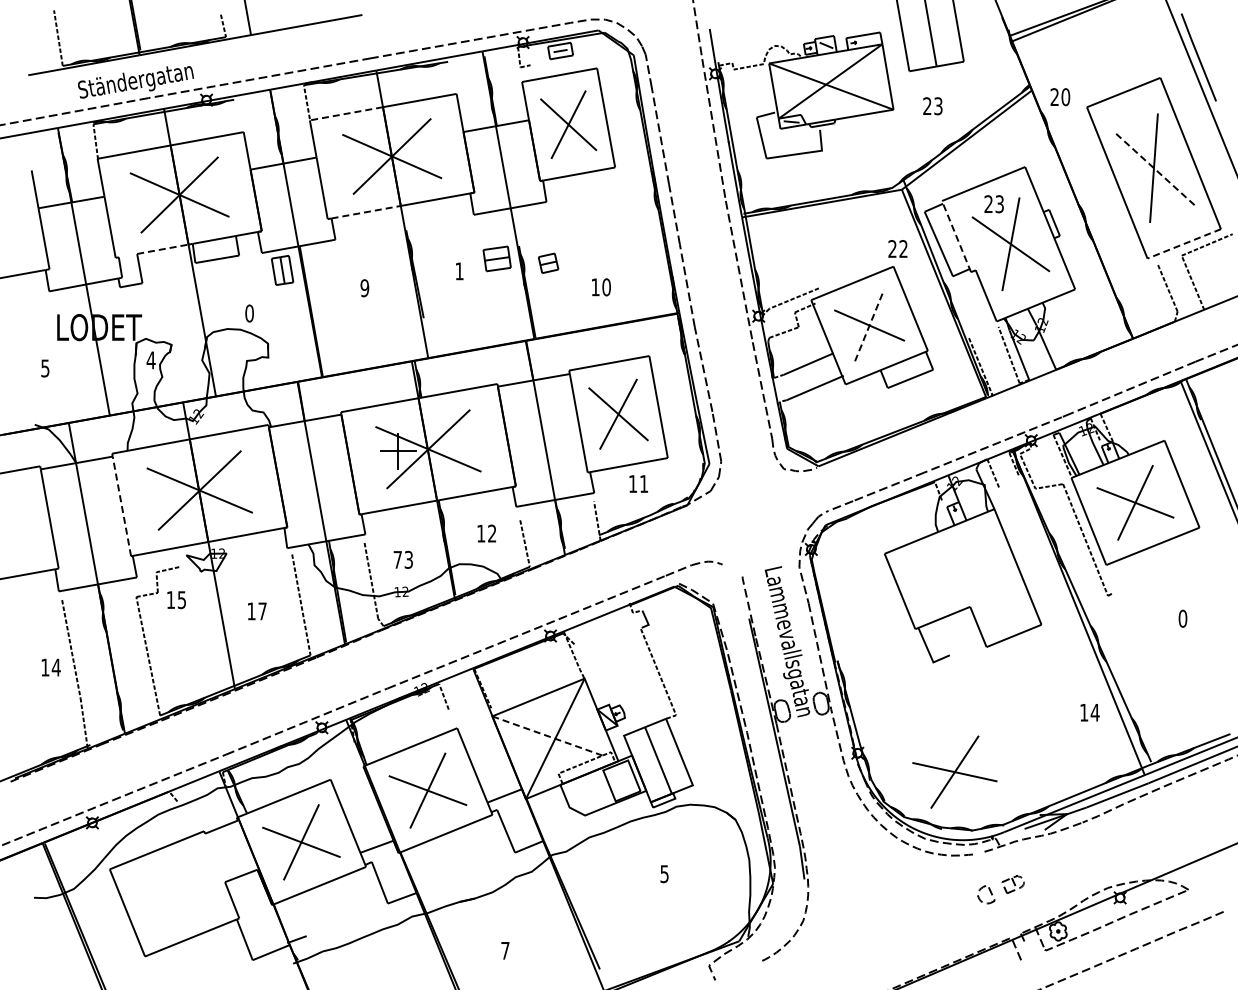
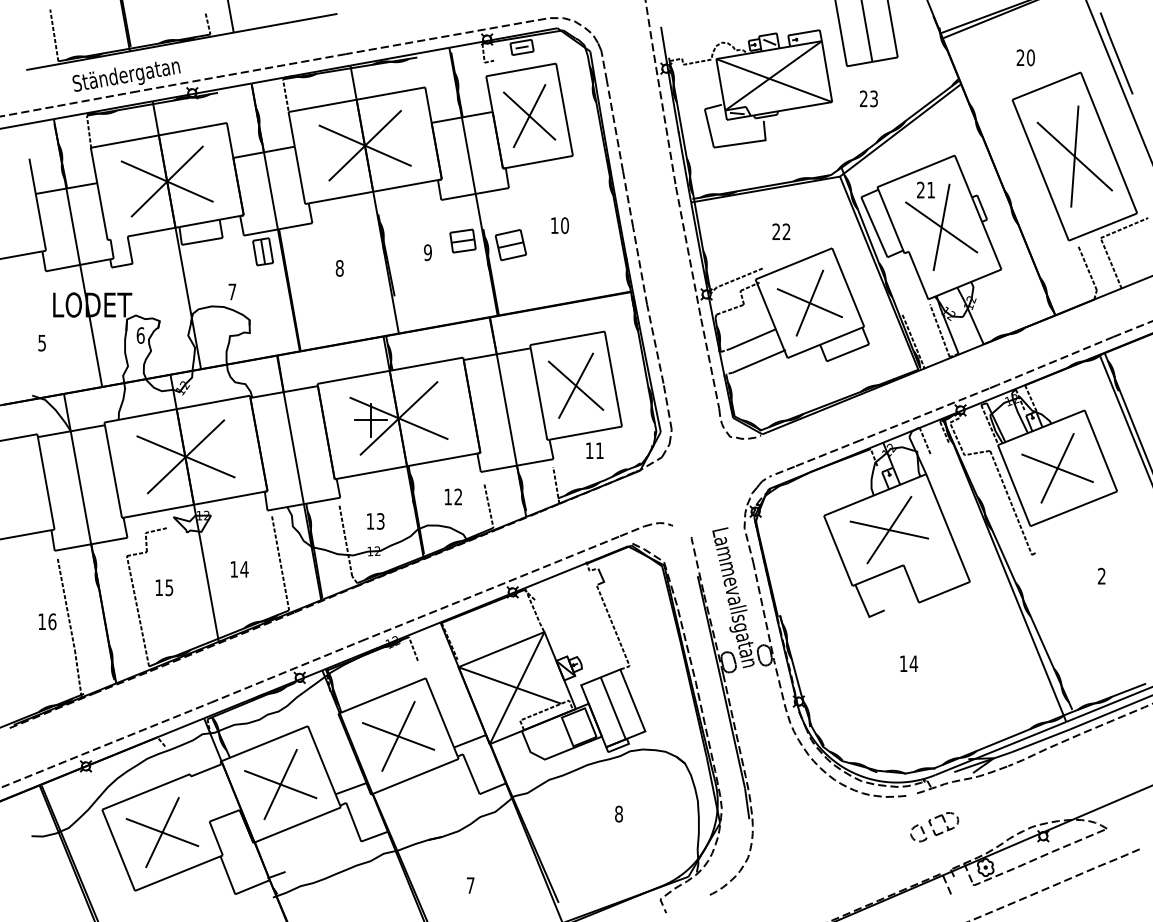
text: (1060, 97) -> (1025, 58), moved
line: (345, 113) -> (321, 105), dashed -> solid
line: (1153, 168) -> (1074, 156), dashed -> solid
text: (999, 204) -> (930, 190), 23 -> 21
line: (366, 212) -> (341, 197), dashed -> solid
line: (956, 236) -> (890, 220), dashed -> solid
line: (1184, 243) -> (1103, 226), dashed -> solid
text: (897, 248) -> (780, 231), moved
line: (163, 249) -> (152, 232), dashed -> solid
part: (548, 263) -> (510, 245), size x1.67
text: (459, 271) -> (427, 252), 1 -> 9
text: (601, 287) -> (560, 225), moved
text: (364, 288) -> (339, 268), 9 -> 8
text: (249, 313) -> (232, 291), 0 -> 7
line: (869, 325) -> (809, 303), dashed -> solid
text: (150, 360) -> (140, 335), 4 -> 6
line: (121, 506) -> (113, 471), dashed -> solid
text: (397, 559) -> (370, 521), 73 -> 13
text: (176, 600) -> (164, 588), moved
text: (262, 611) -> (244, 569), 17 -> 14
text: (1182, 618) -> (1101, 576), 0 -> 2
text: (55, 667) -> (51, 621), 14 -> 16
text: (1089, 712) -> (908, 663), moved
line: (547, 736) -> (509, 685), dashed -> solid
part: (954, 771) -> (889, 529), moved
text: (664, 874) -> (618, 814), 5 -> 8
part: (1012, 884) -> (943, 823), size x1.43
part: (174, 893) -> (162, 832), added

